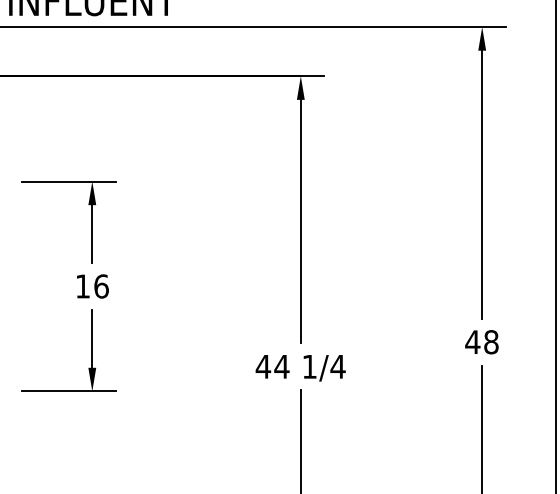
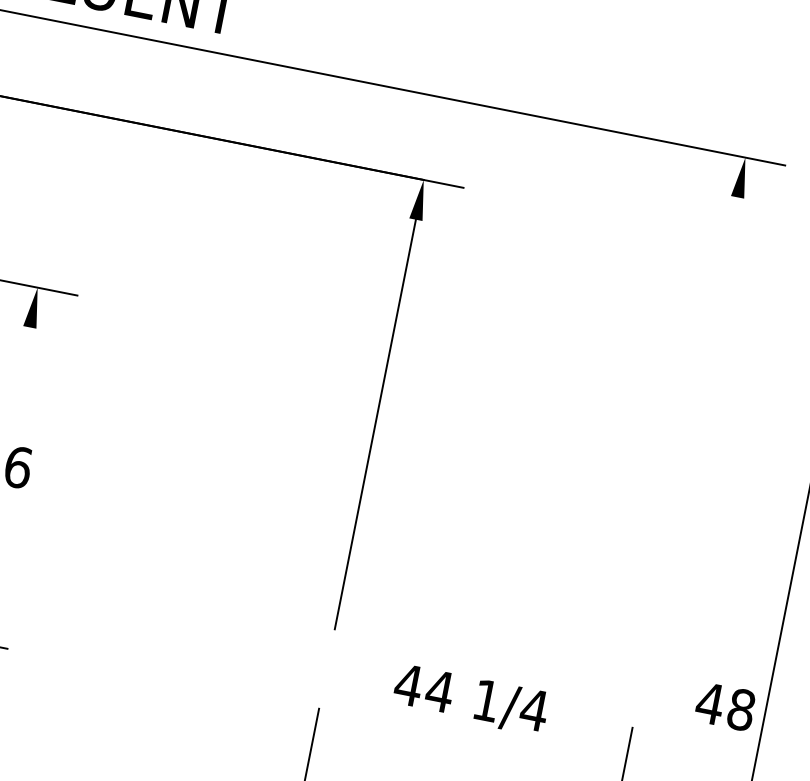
line: (482, 184) -> (693, 422), removed
line: (92, 233) -> (20, 375), removed
text: (481, 342) -> (724, 706), moved
text: (300, 368) -> (470, 700), moved

